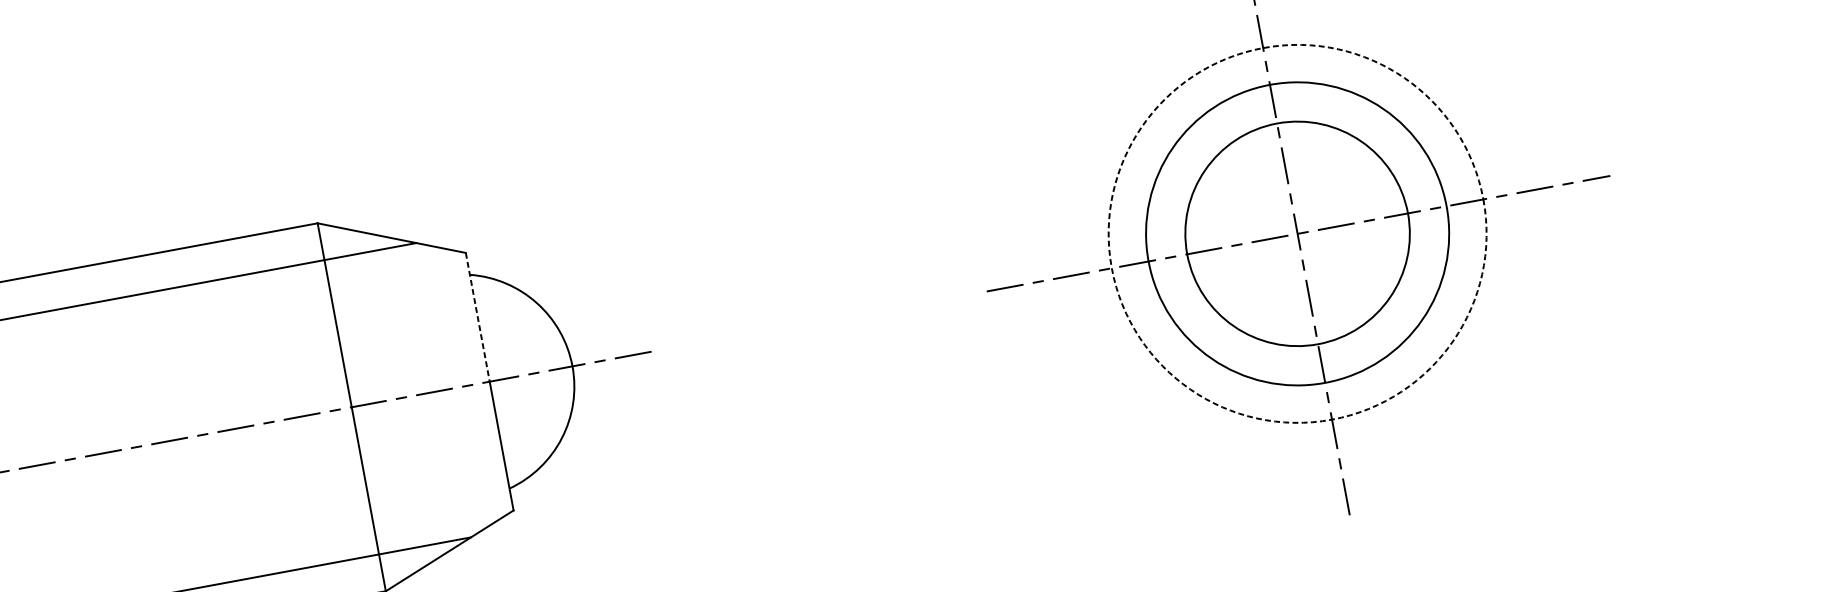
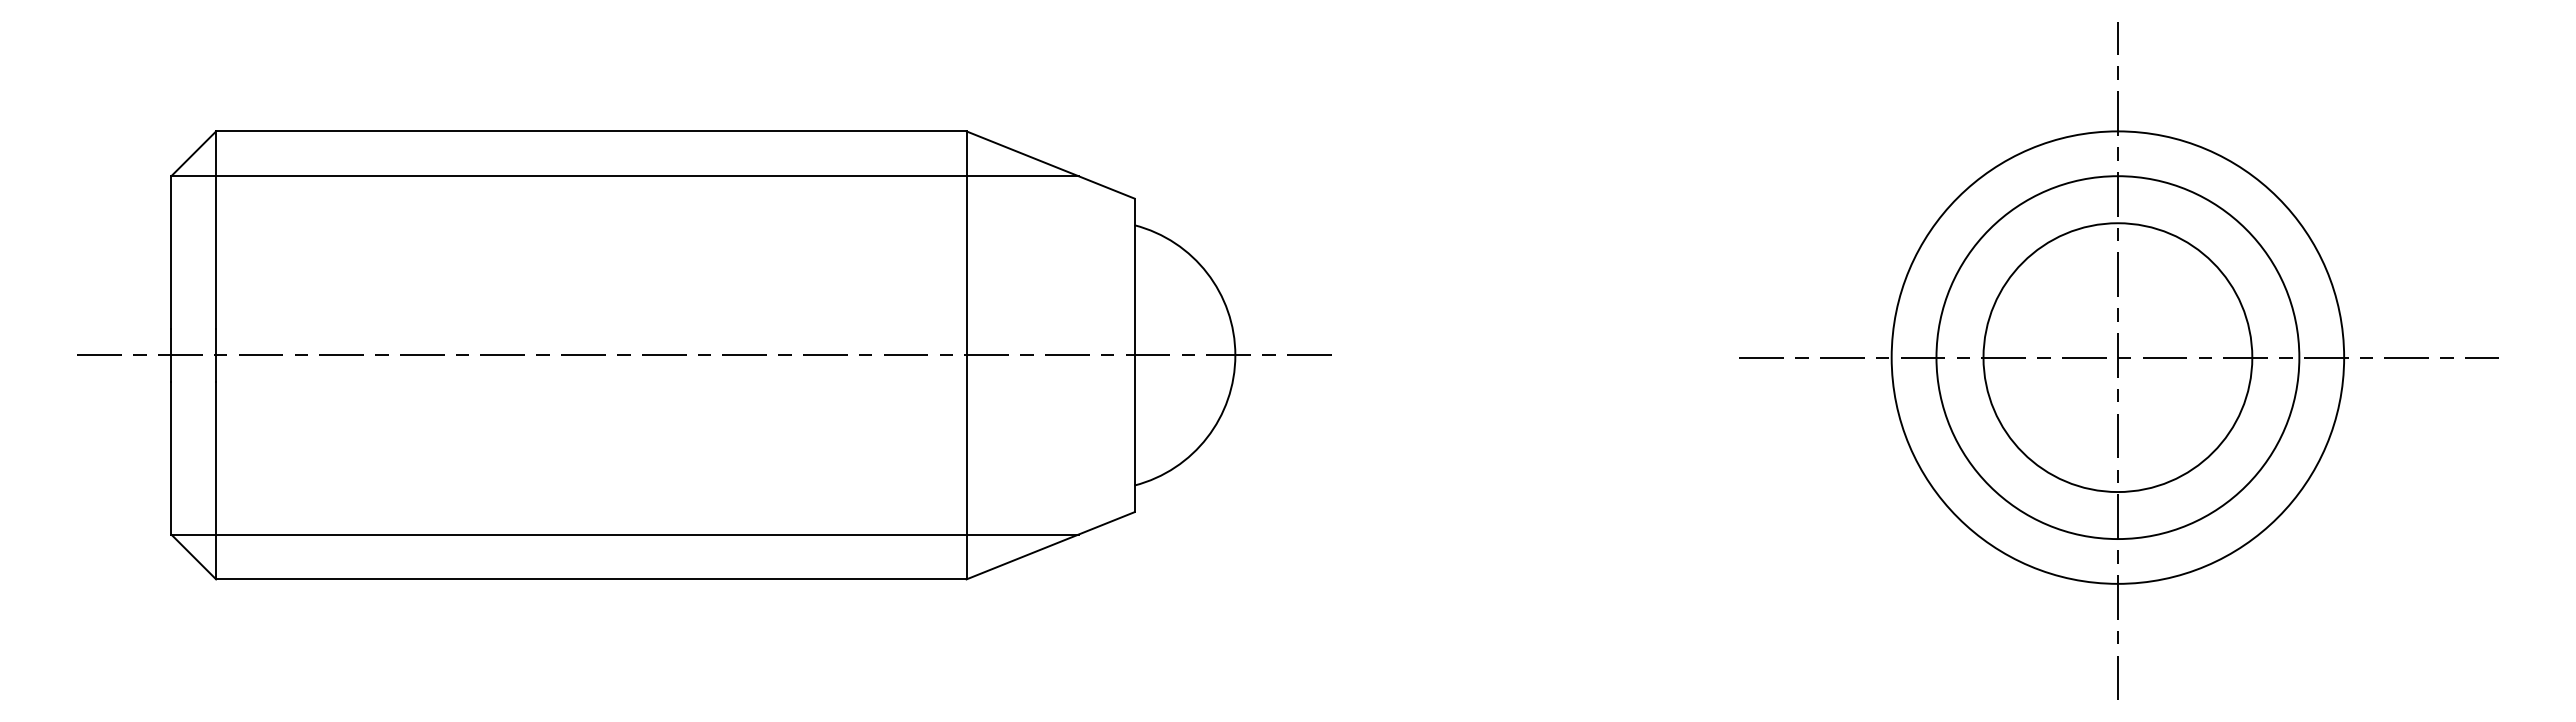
circle: (1297, 233) -> (2117, 357), dashed -> solid
line: (477, 317) -> (1134, 277), dashed -> solid

